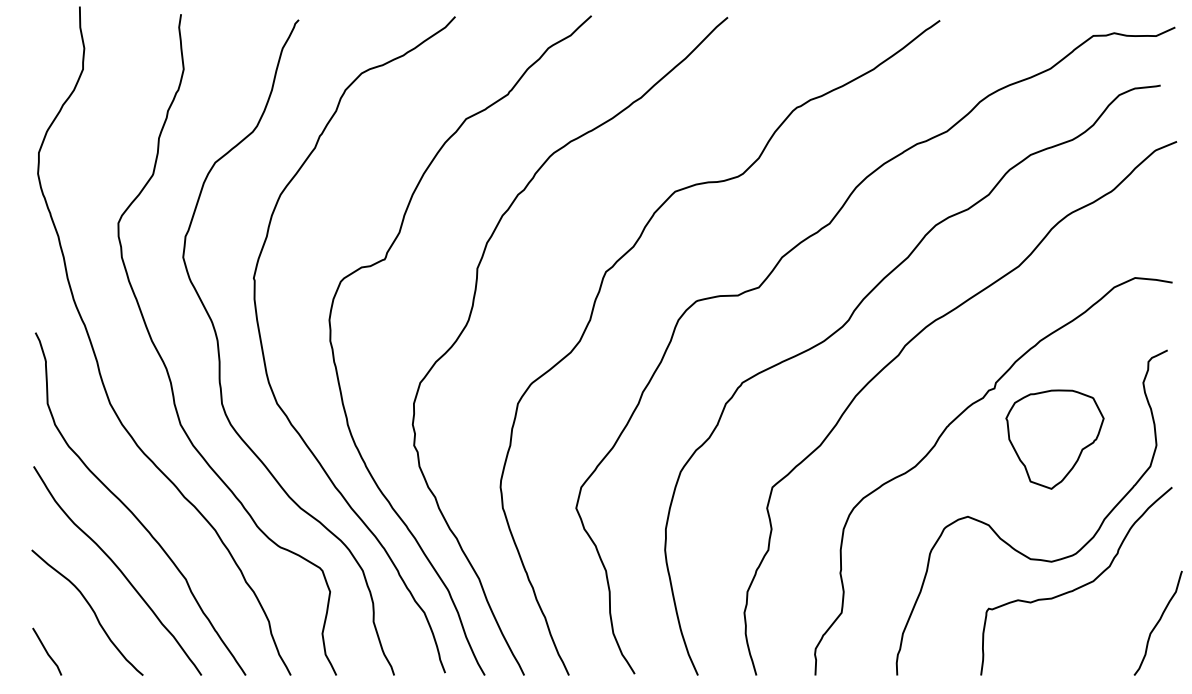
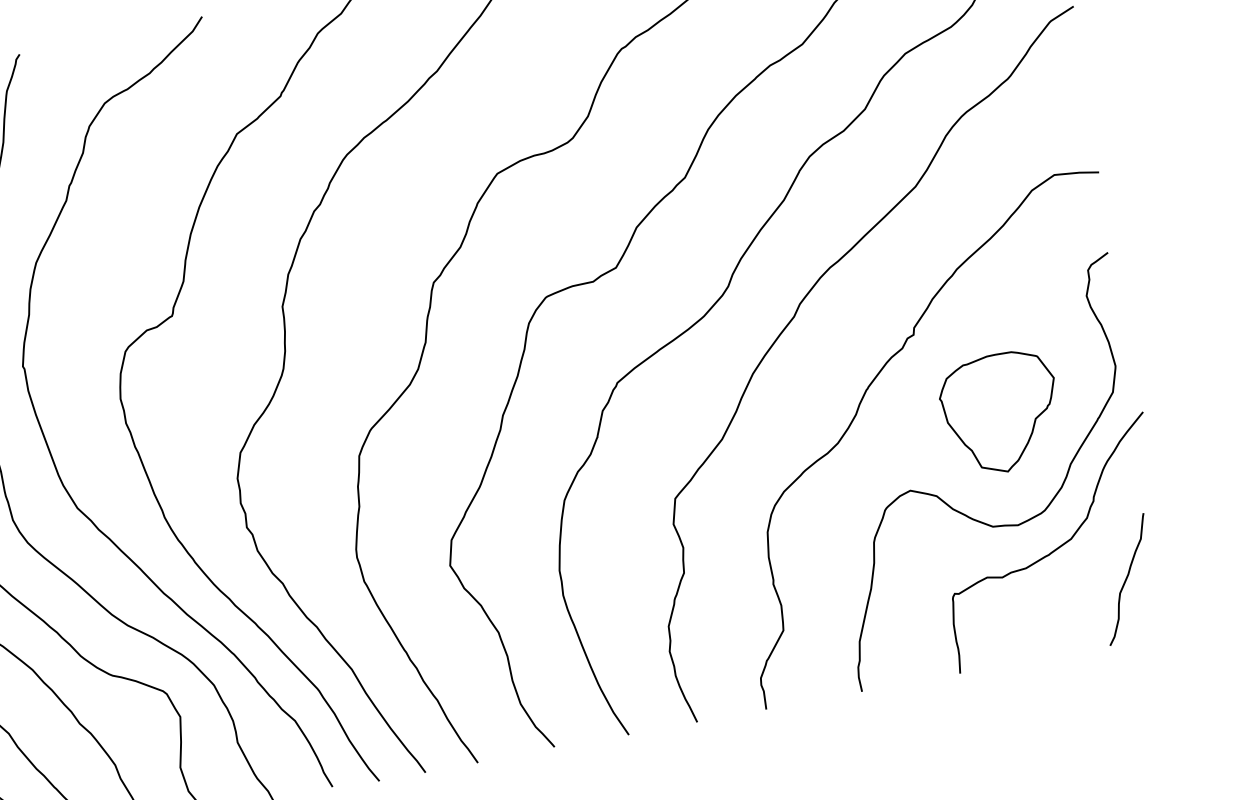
part: (1054, 439) -> (1000, 413), moved
curve: (1157, 622) -> (1125, 578), moved

